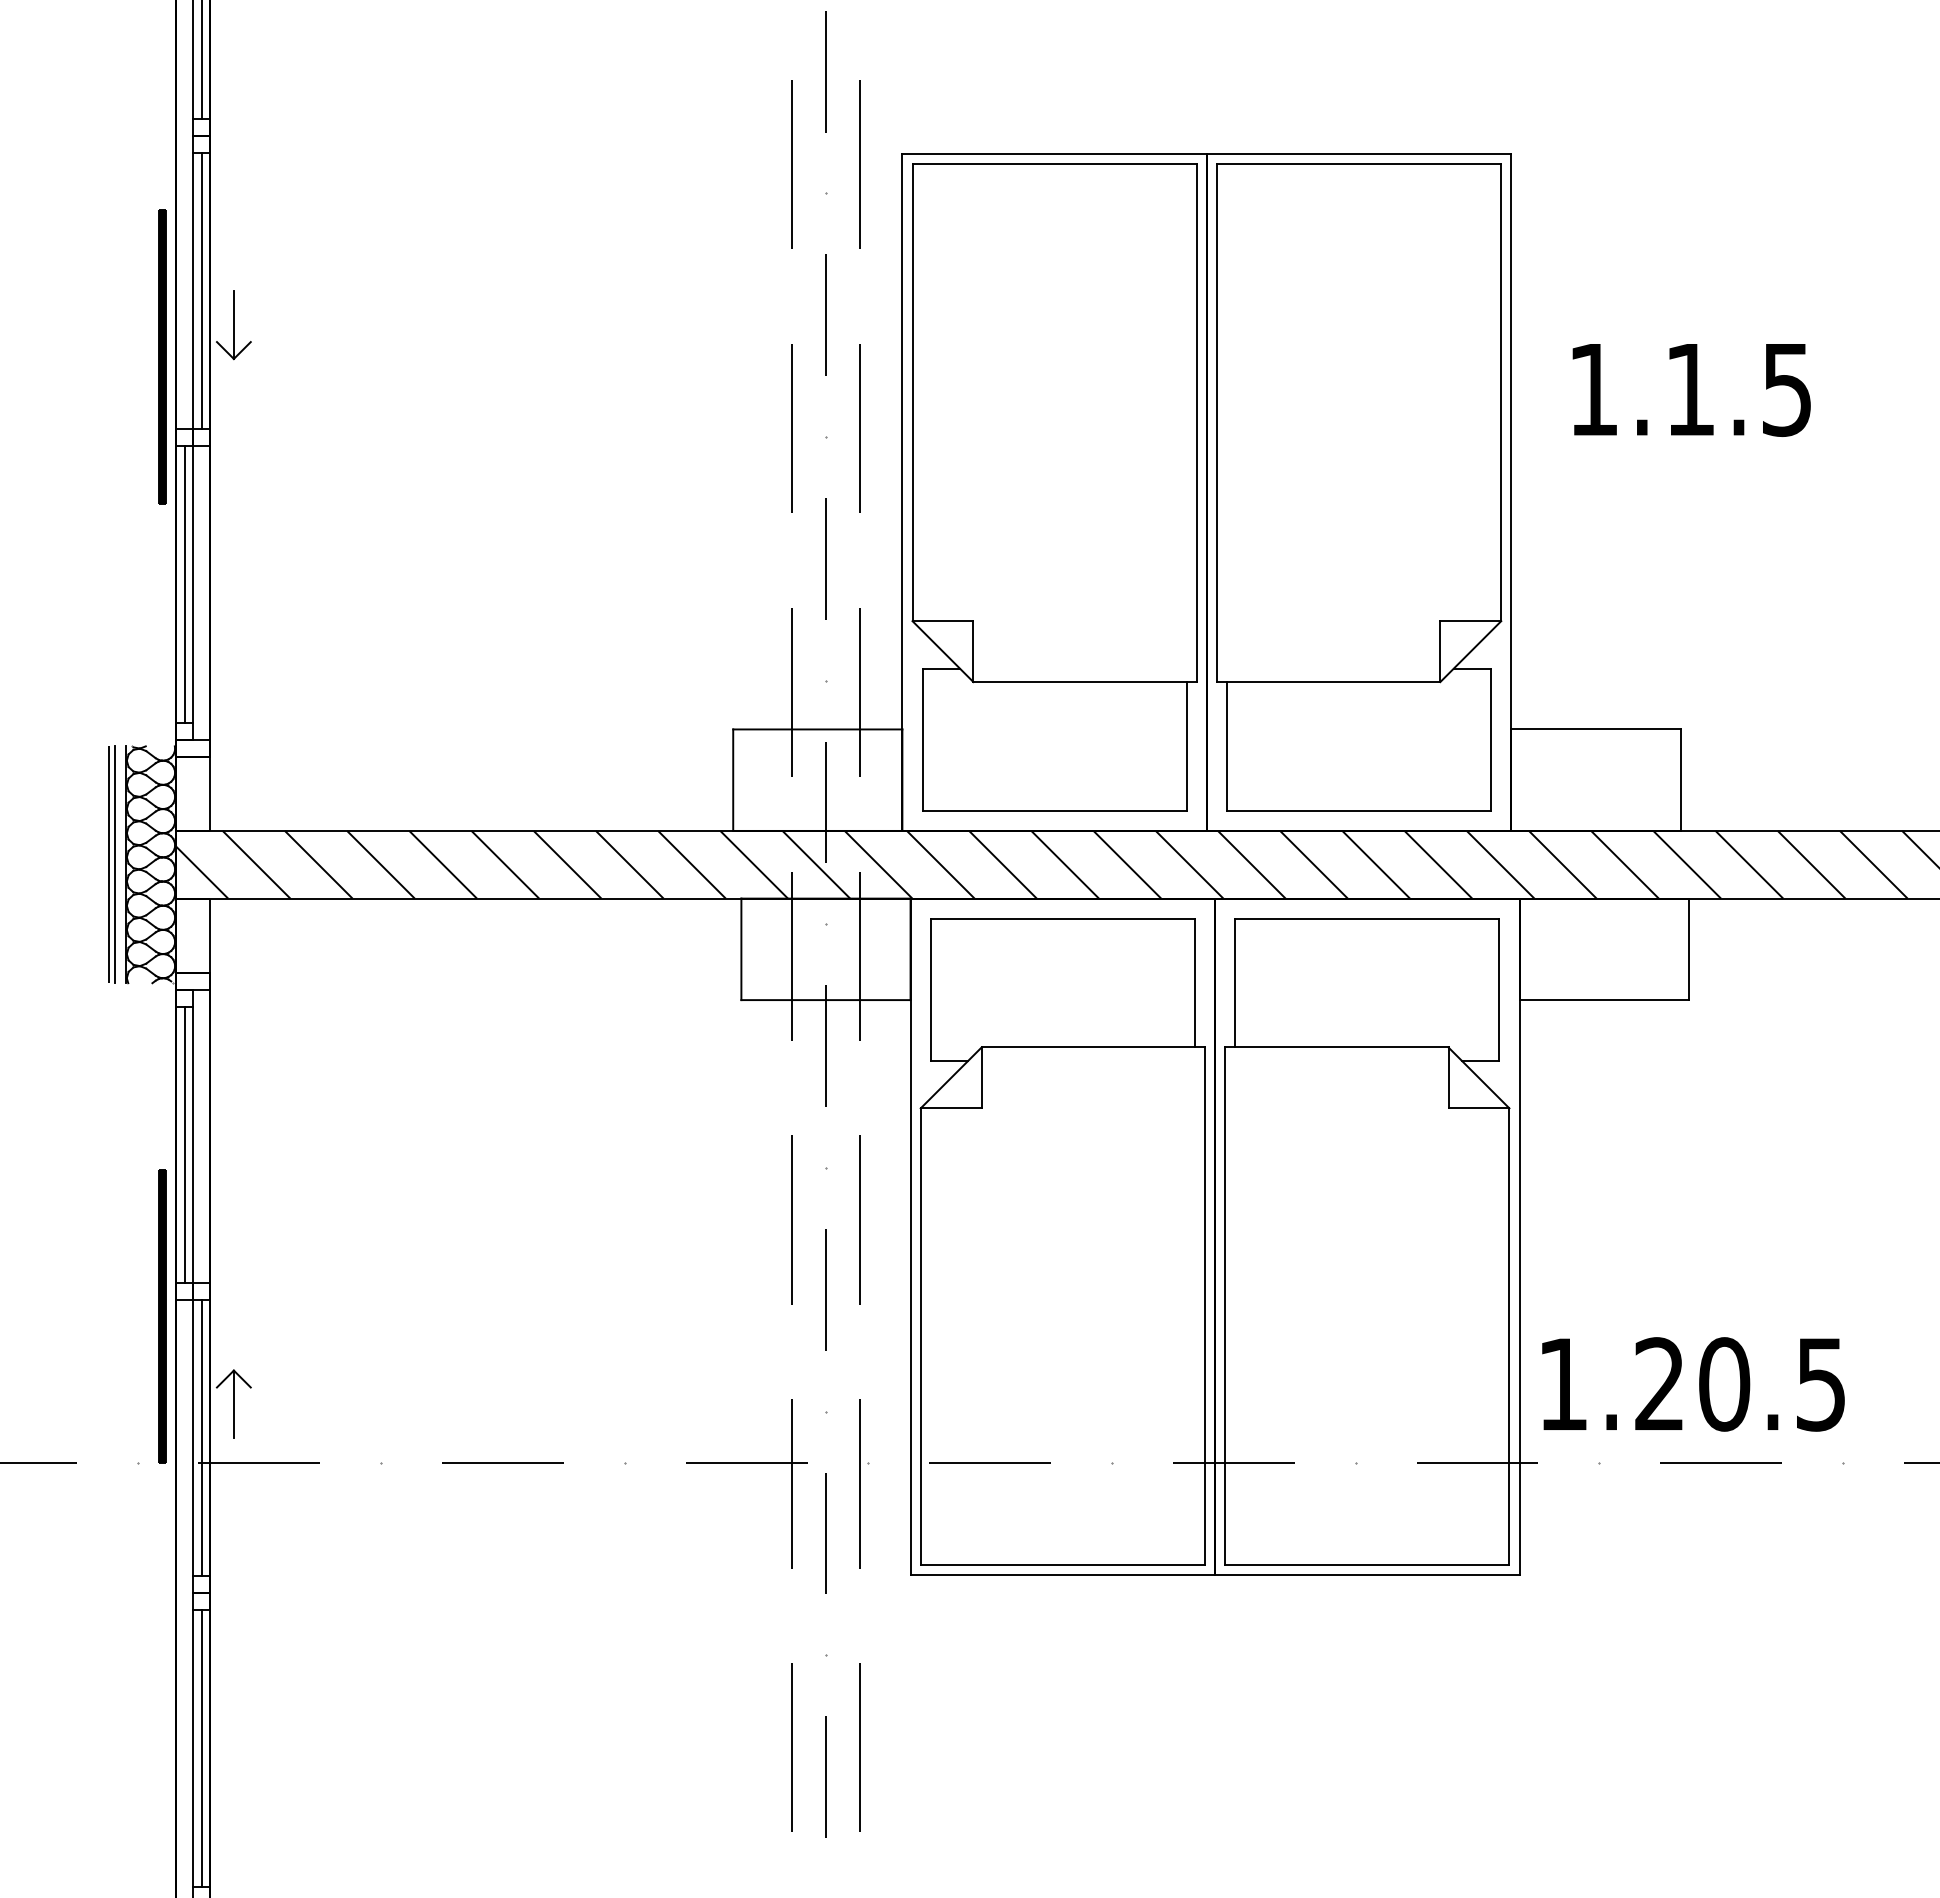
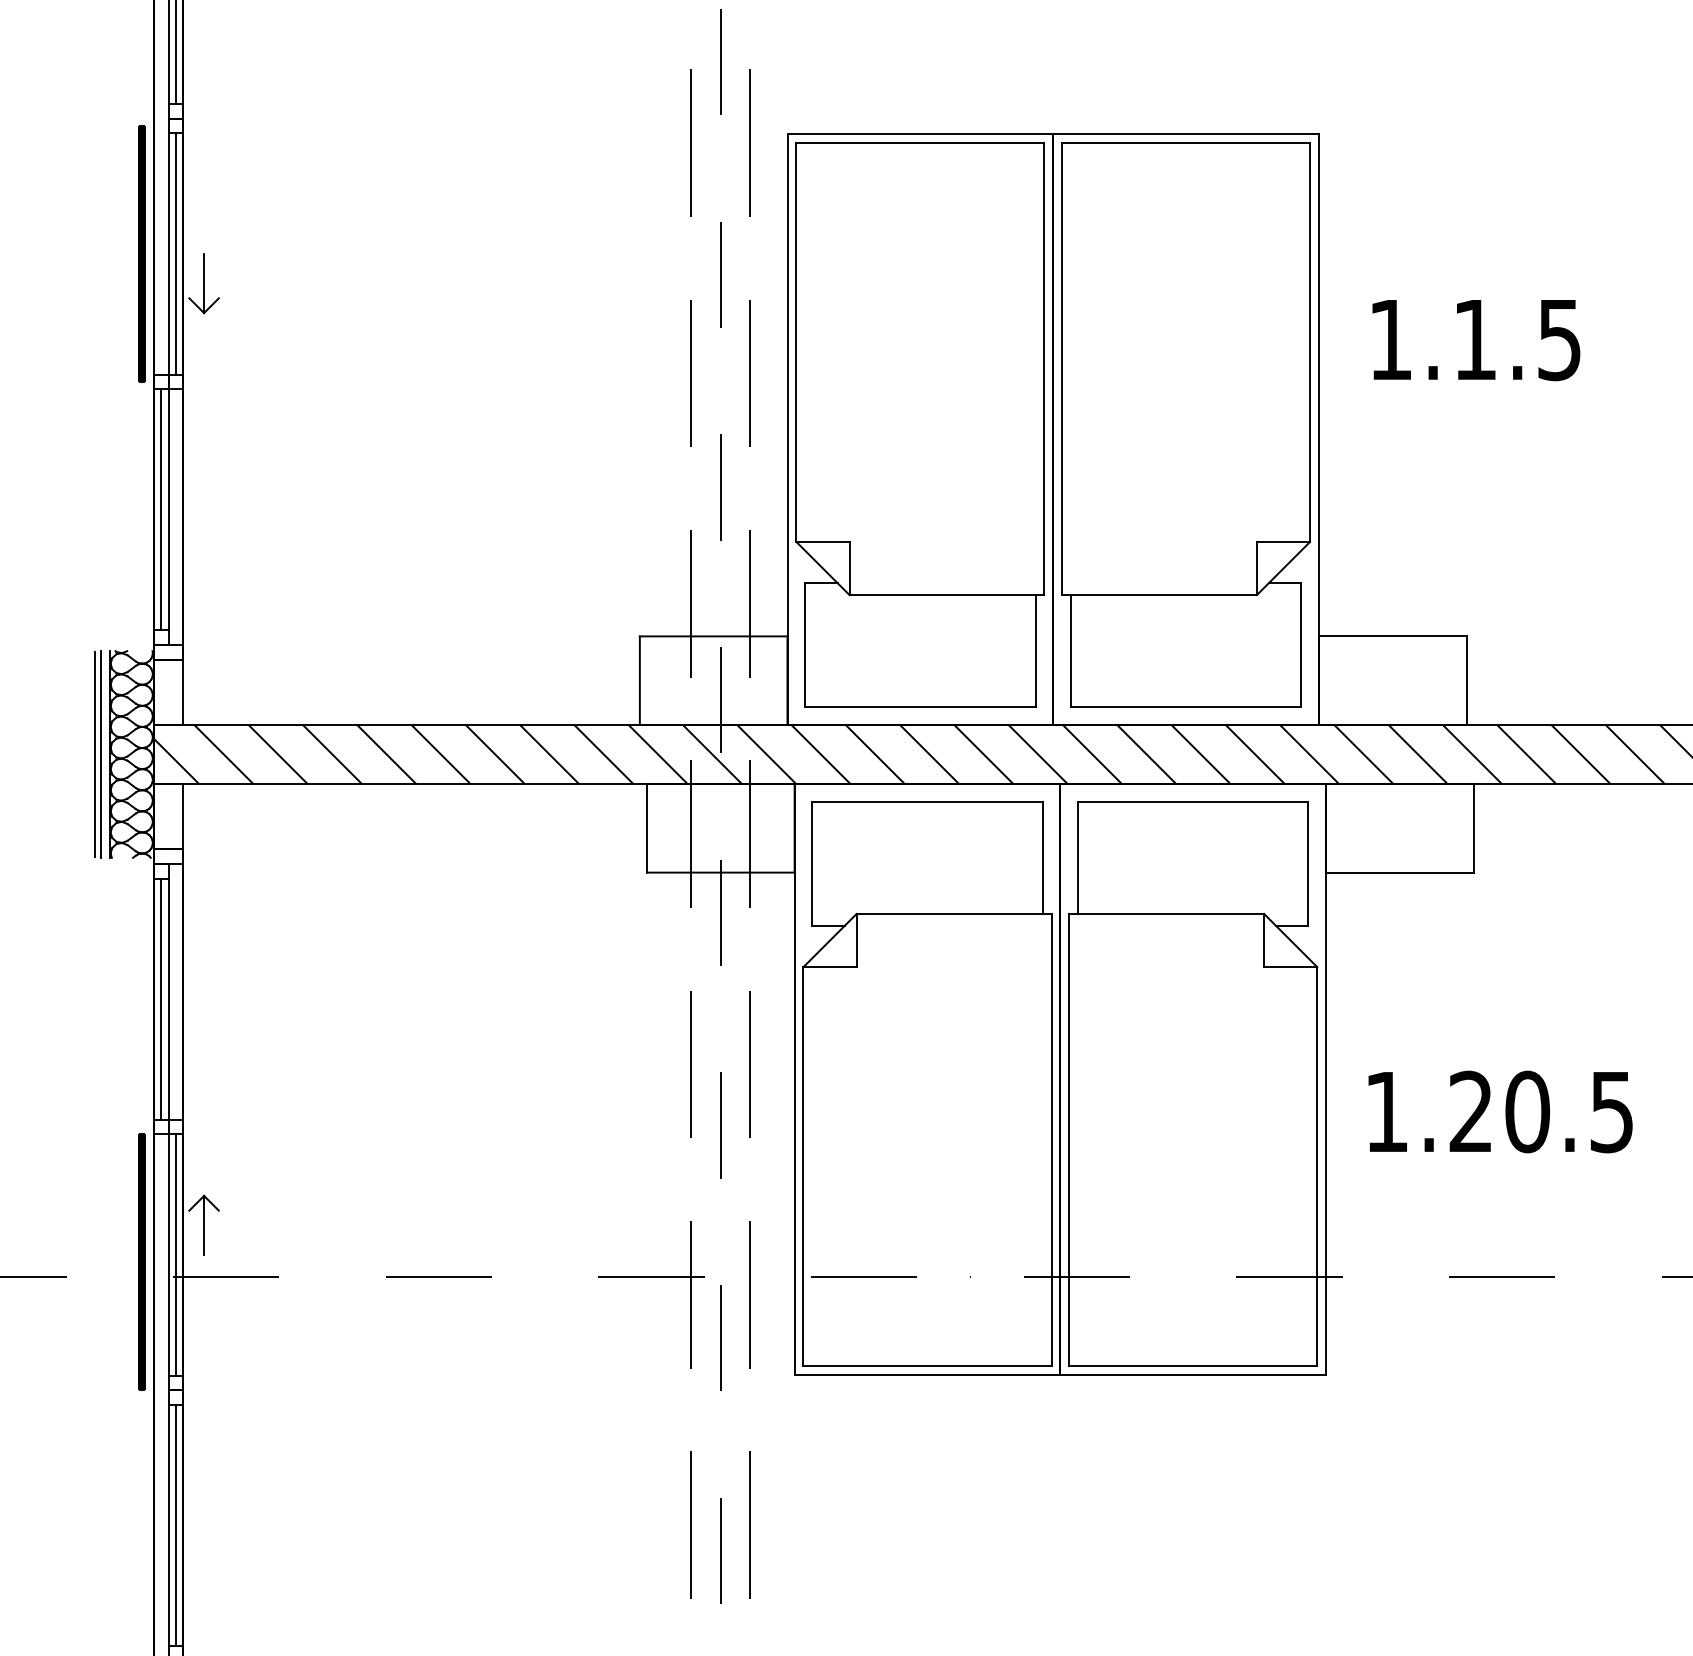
part: (162, 356) -> (141, 253), moved
part: (162, 1316) -> (141, 1262), moved
text: (1693, 1384) -> (1500, 1112), moved

